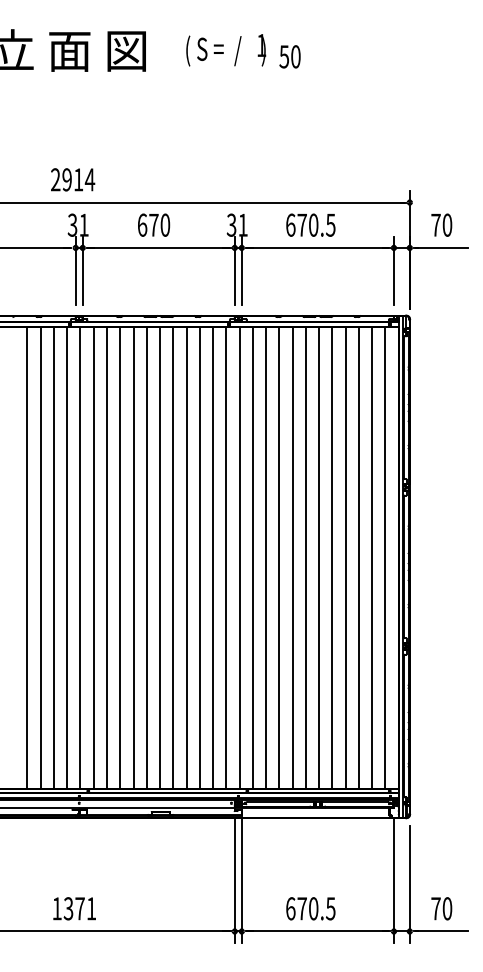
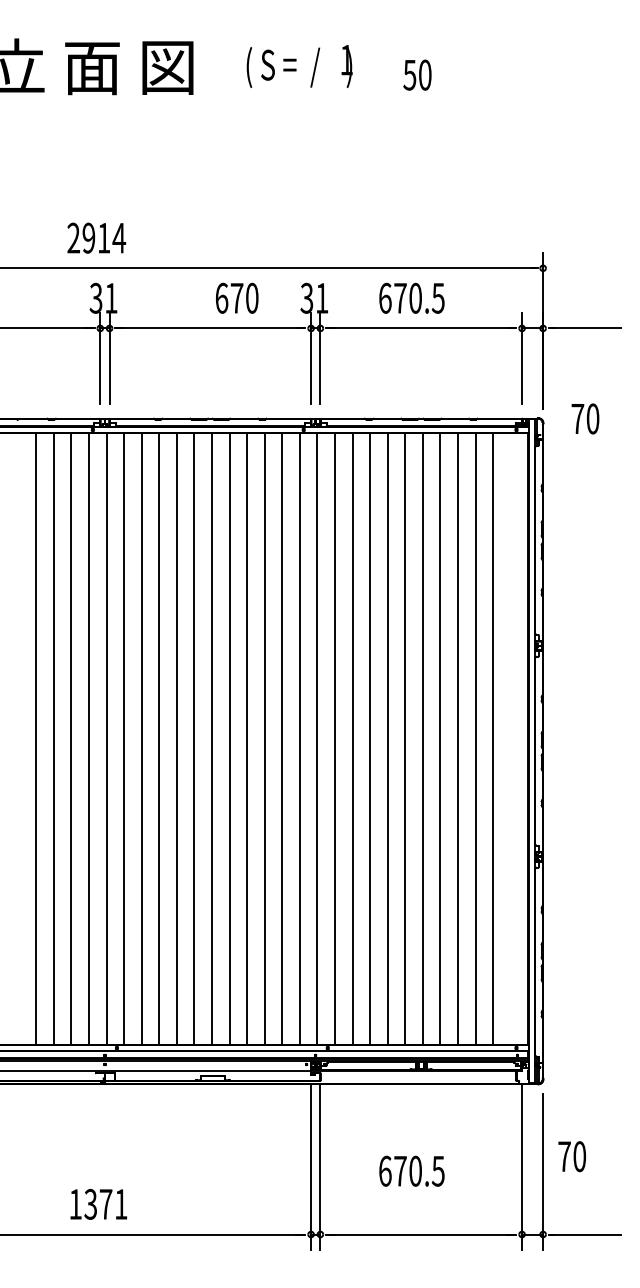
text: (289, 56) -> (416, 74), moved
text: (154, 224) -> (237, 297), moved
text: (441, 224) -> (585, 418), moved
line: (385, 557) -> (510, 738), removed
text: (310, 908) -> (411, 1170), moved
text: (441, 908) -> (571, 1156), moved

